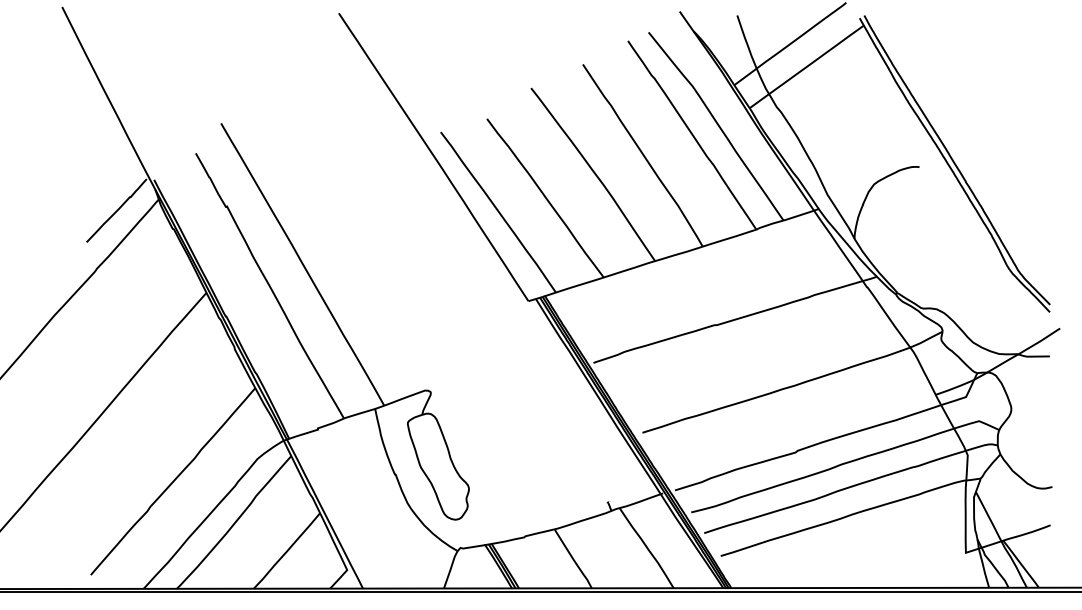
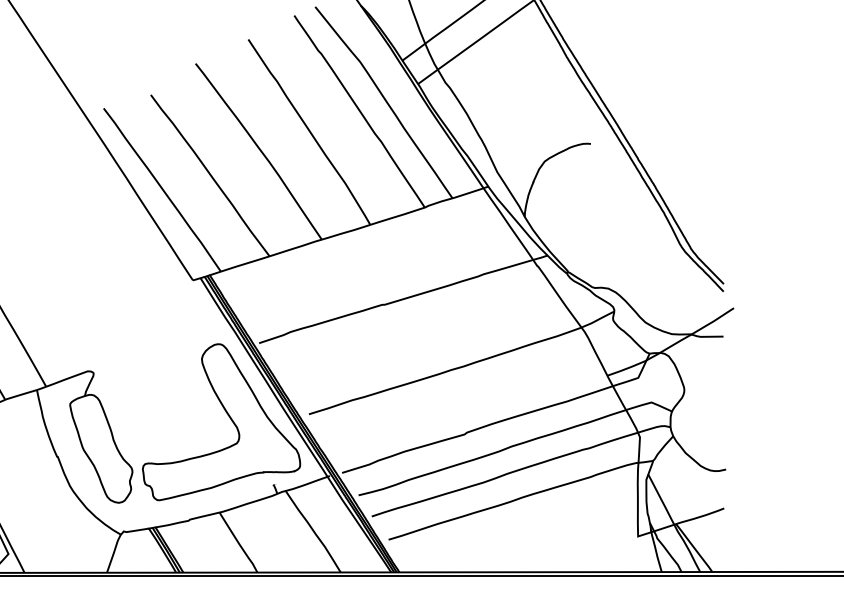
part: (563, 435) -> (228, 417), added

